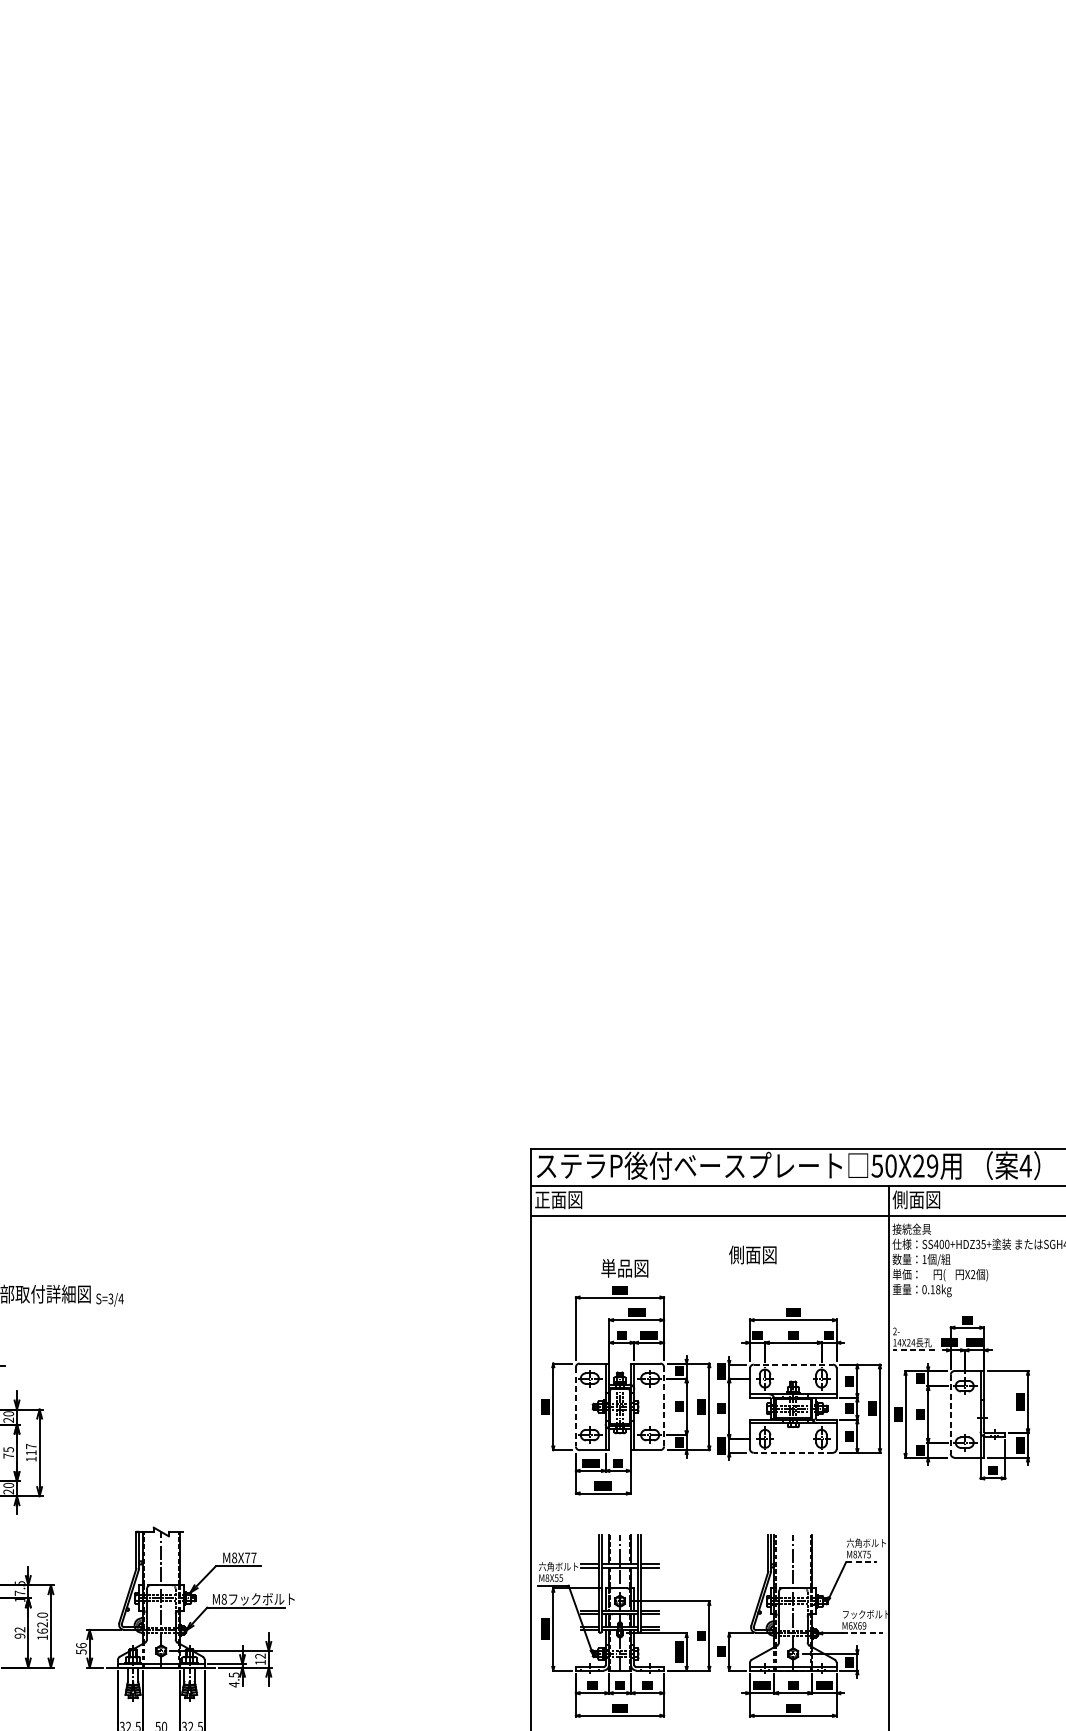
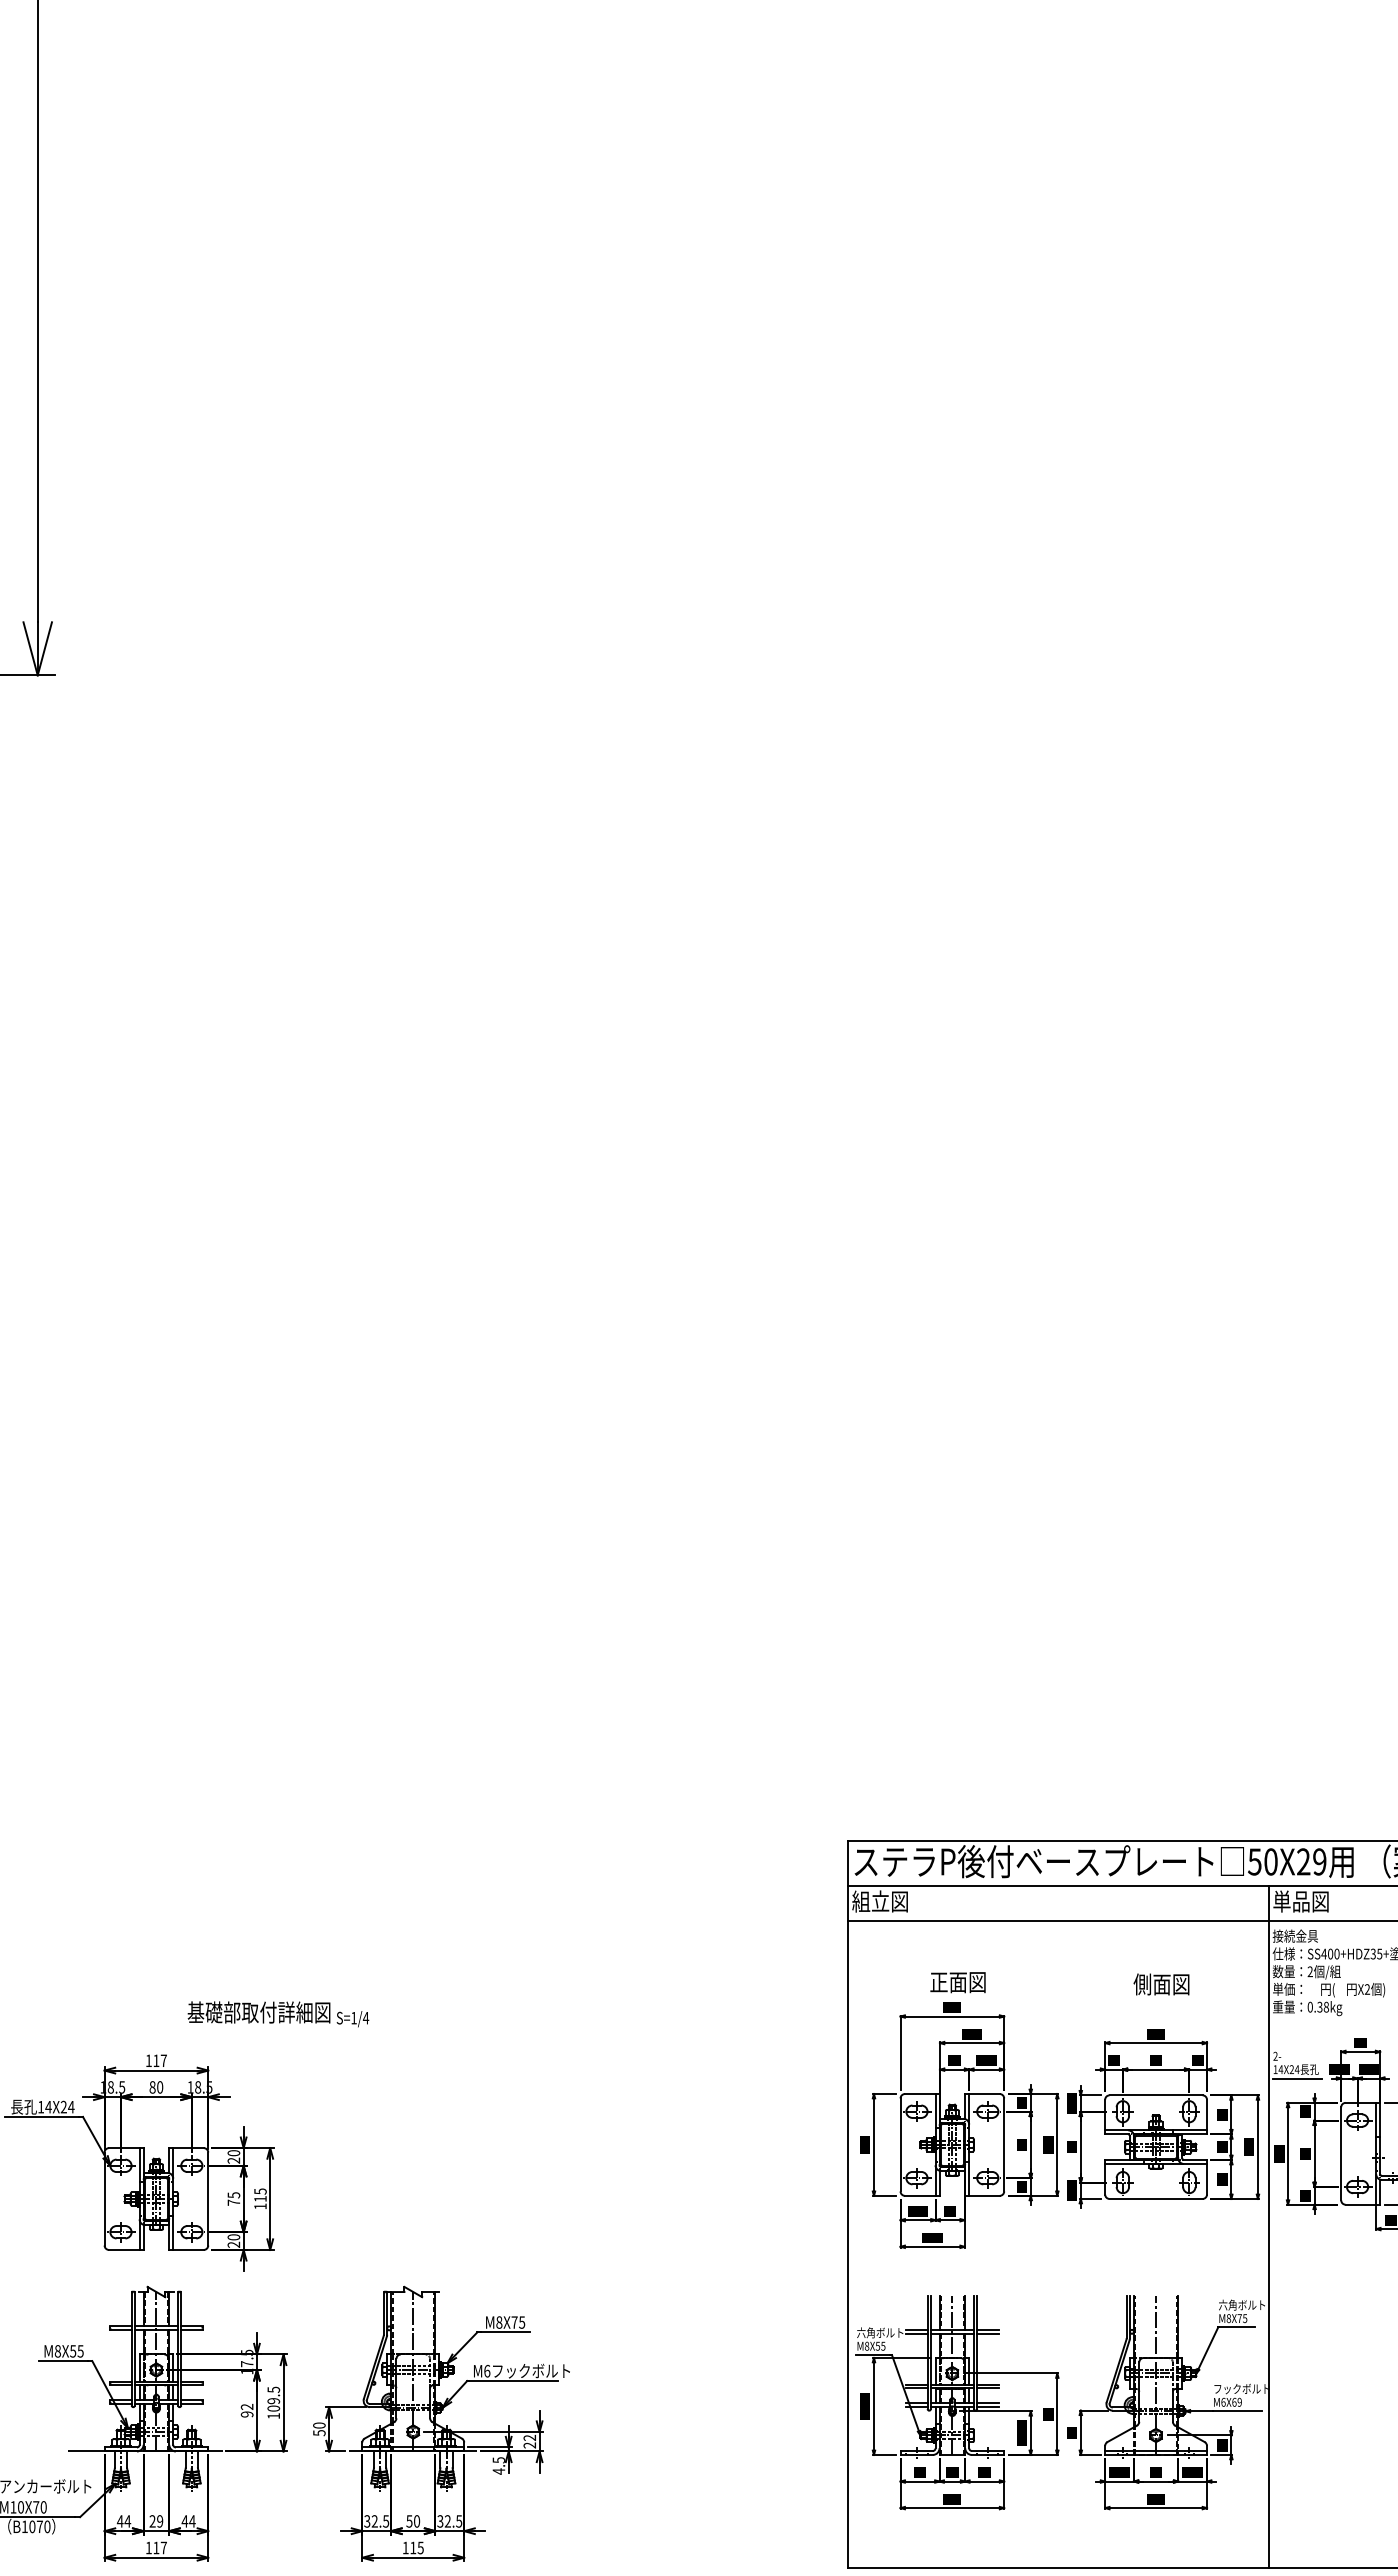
text: (550, 1199) -> (870, 1901), 正面図 -> 組立図
text: (907, 1199) -> (1290, 1901), 側面図 -> 単品図
text: (752, 1255) -> (1161, 1984), moved
text: (923, 1259) -> (1309, 1971), 1 -> 2
text: (616, 1268) -> (948, 1982), 単品図 -> 正面図
text: (932, 1289) -> (1319, 2006), 0.18kg -> 0.38kg
text: (110, 1298) -> (353, 2017), S=3/4 -> S=1/4
line: (913, 1350) -> (1297, 2078), dashed -> solid
line: (793, 1364) -> (1156, 2095), dashed -> solid
line: (575, 1406) -> (900, 2144), dashed -> solid
line: (664, 1406) -> (1004, 2144), dashed -> solid
line: (951, 1414) -> (1341, 2153), dashed -> solid
text: (31, 1446) -> (260, 2191), 117 -> 115
line: (793, 1452) -> (1156, 2198), dashed -> solid
text: (254, 1557) -> (522, 2322), M8X77 -> M8X75
line: (861, 1562) -> (1236, 2327), dashed -> solid
text: (224, 1599) -> (487, 2371), M8 -> M6
text: (42, 1622) -> (273, 2398), 162.0 -> 109.5
line: (862, 1633) -> (1237, 2411), dashed -> solid
text: (81, 1645) -> (319, 2425), 56 -> 50
text: (260, 1662) -> (529, 2445), 12 -> 22

